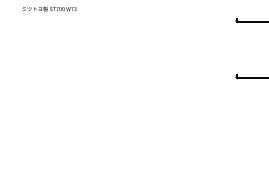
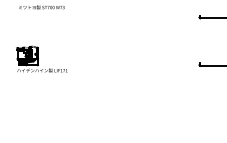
part: (49, 70) -> (41, 59), added

